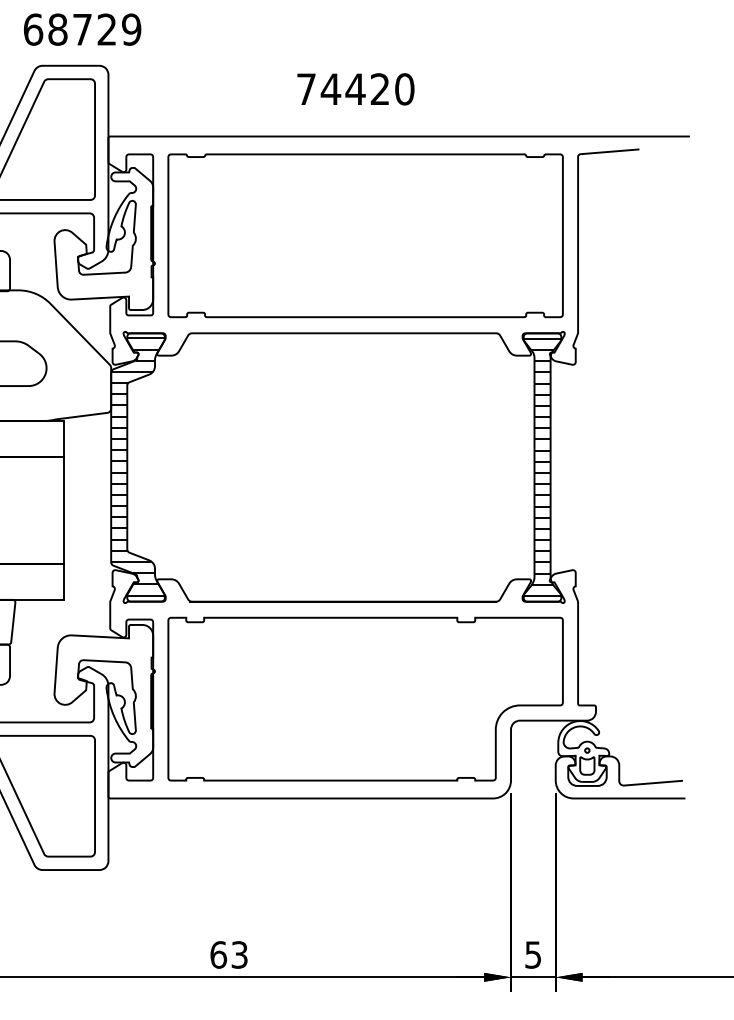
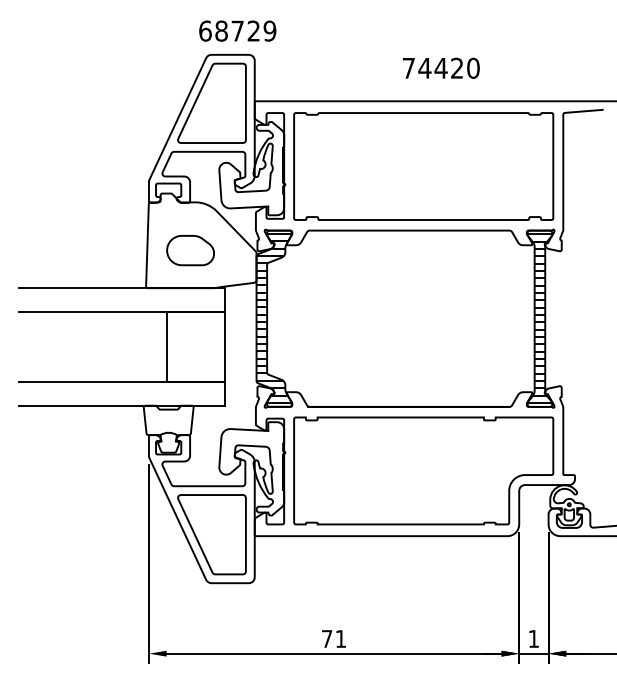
text: (356, 88) -> (441, 67), moved
text: (228, 954) -> (333, 638), 63 -> 71
text: (532, 955) -> (533, 639), 5 -> 1

